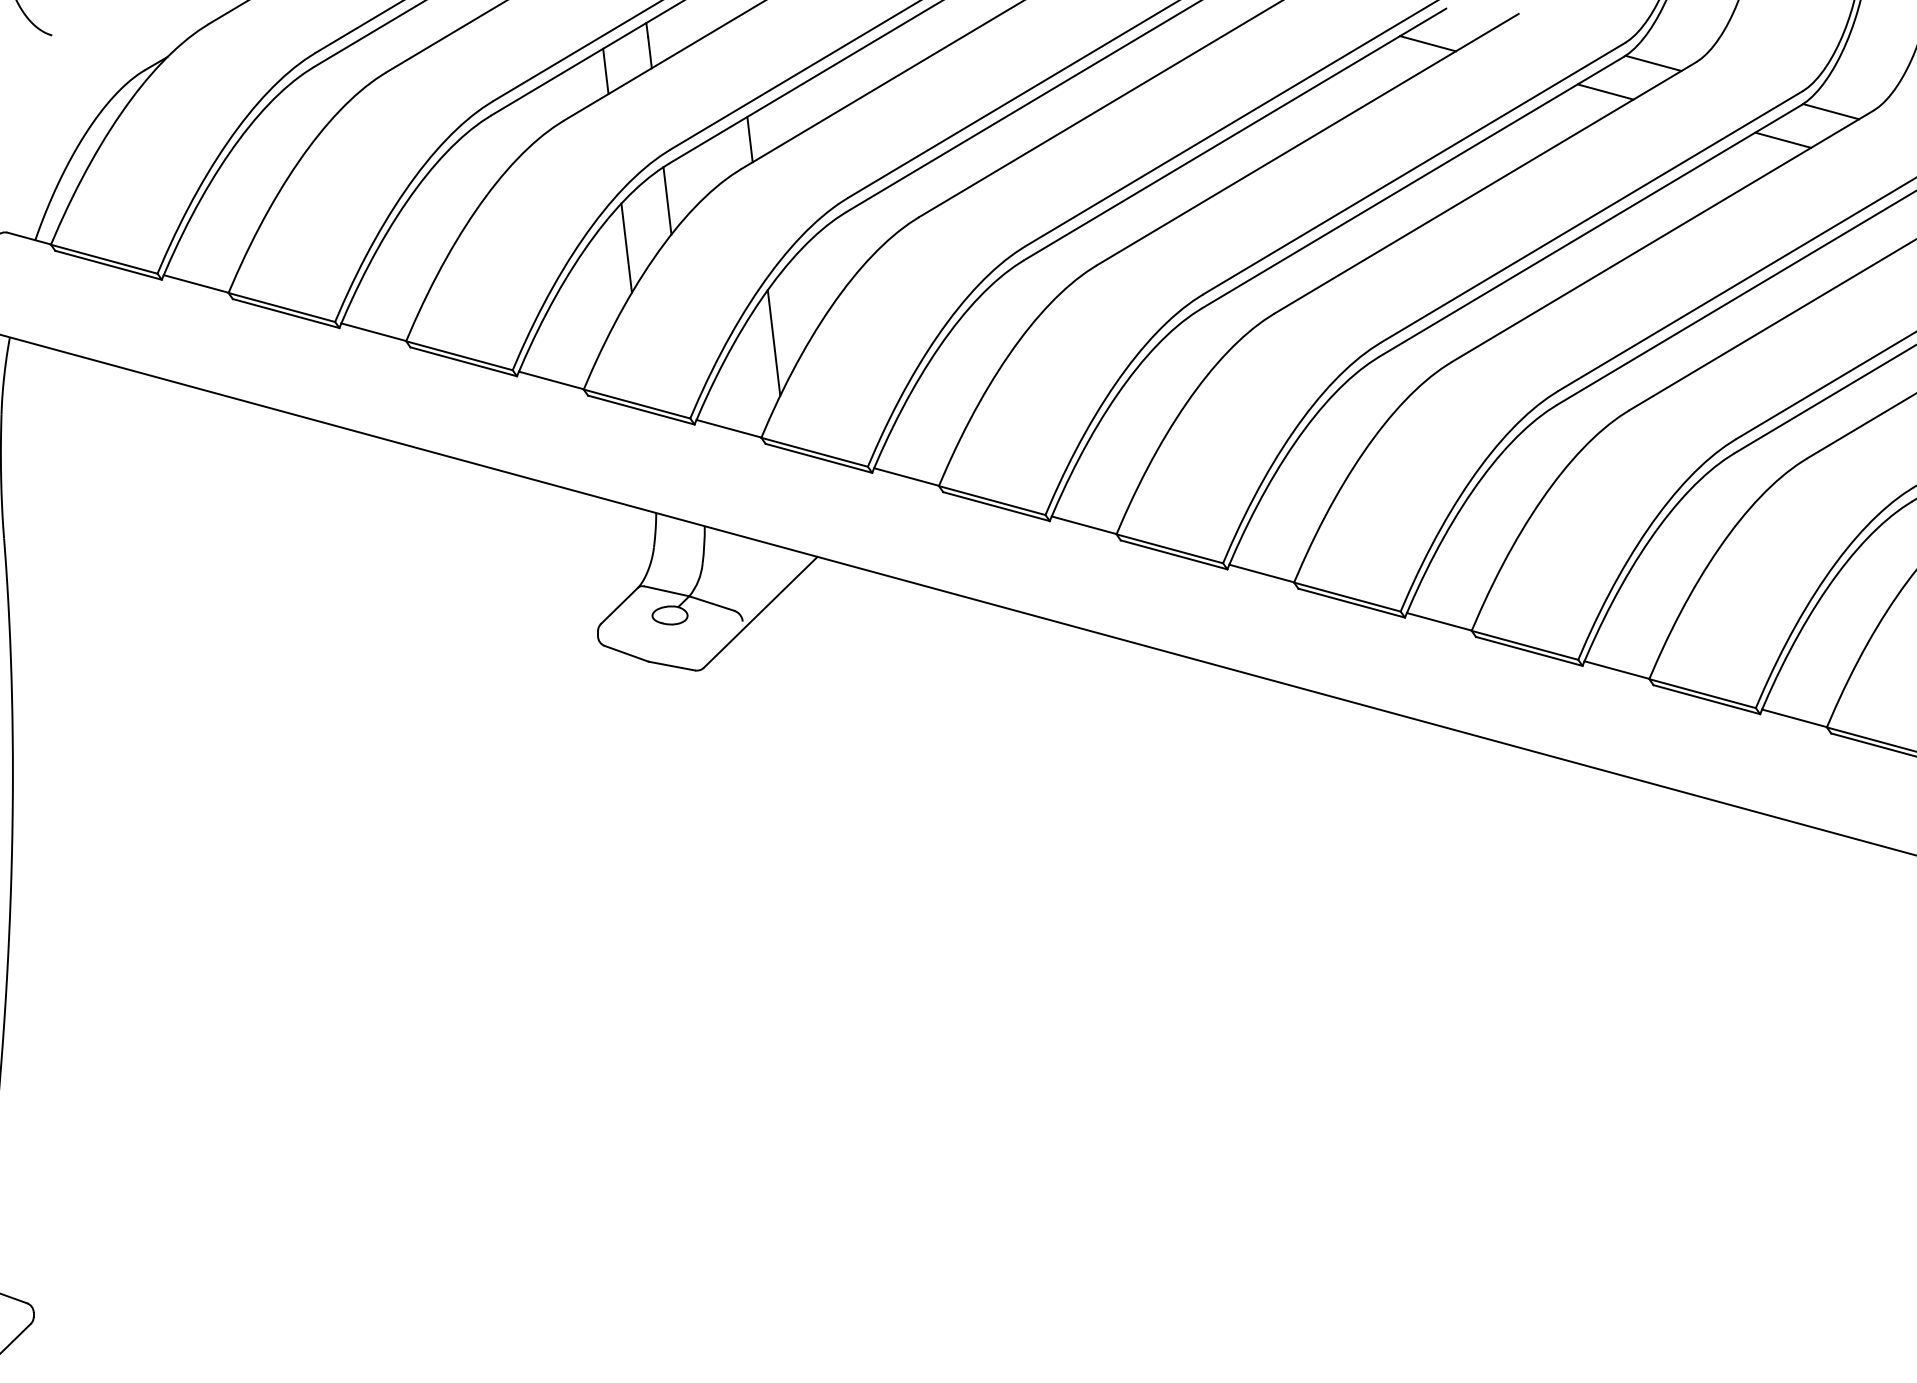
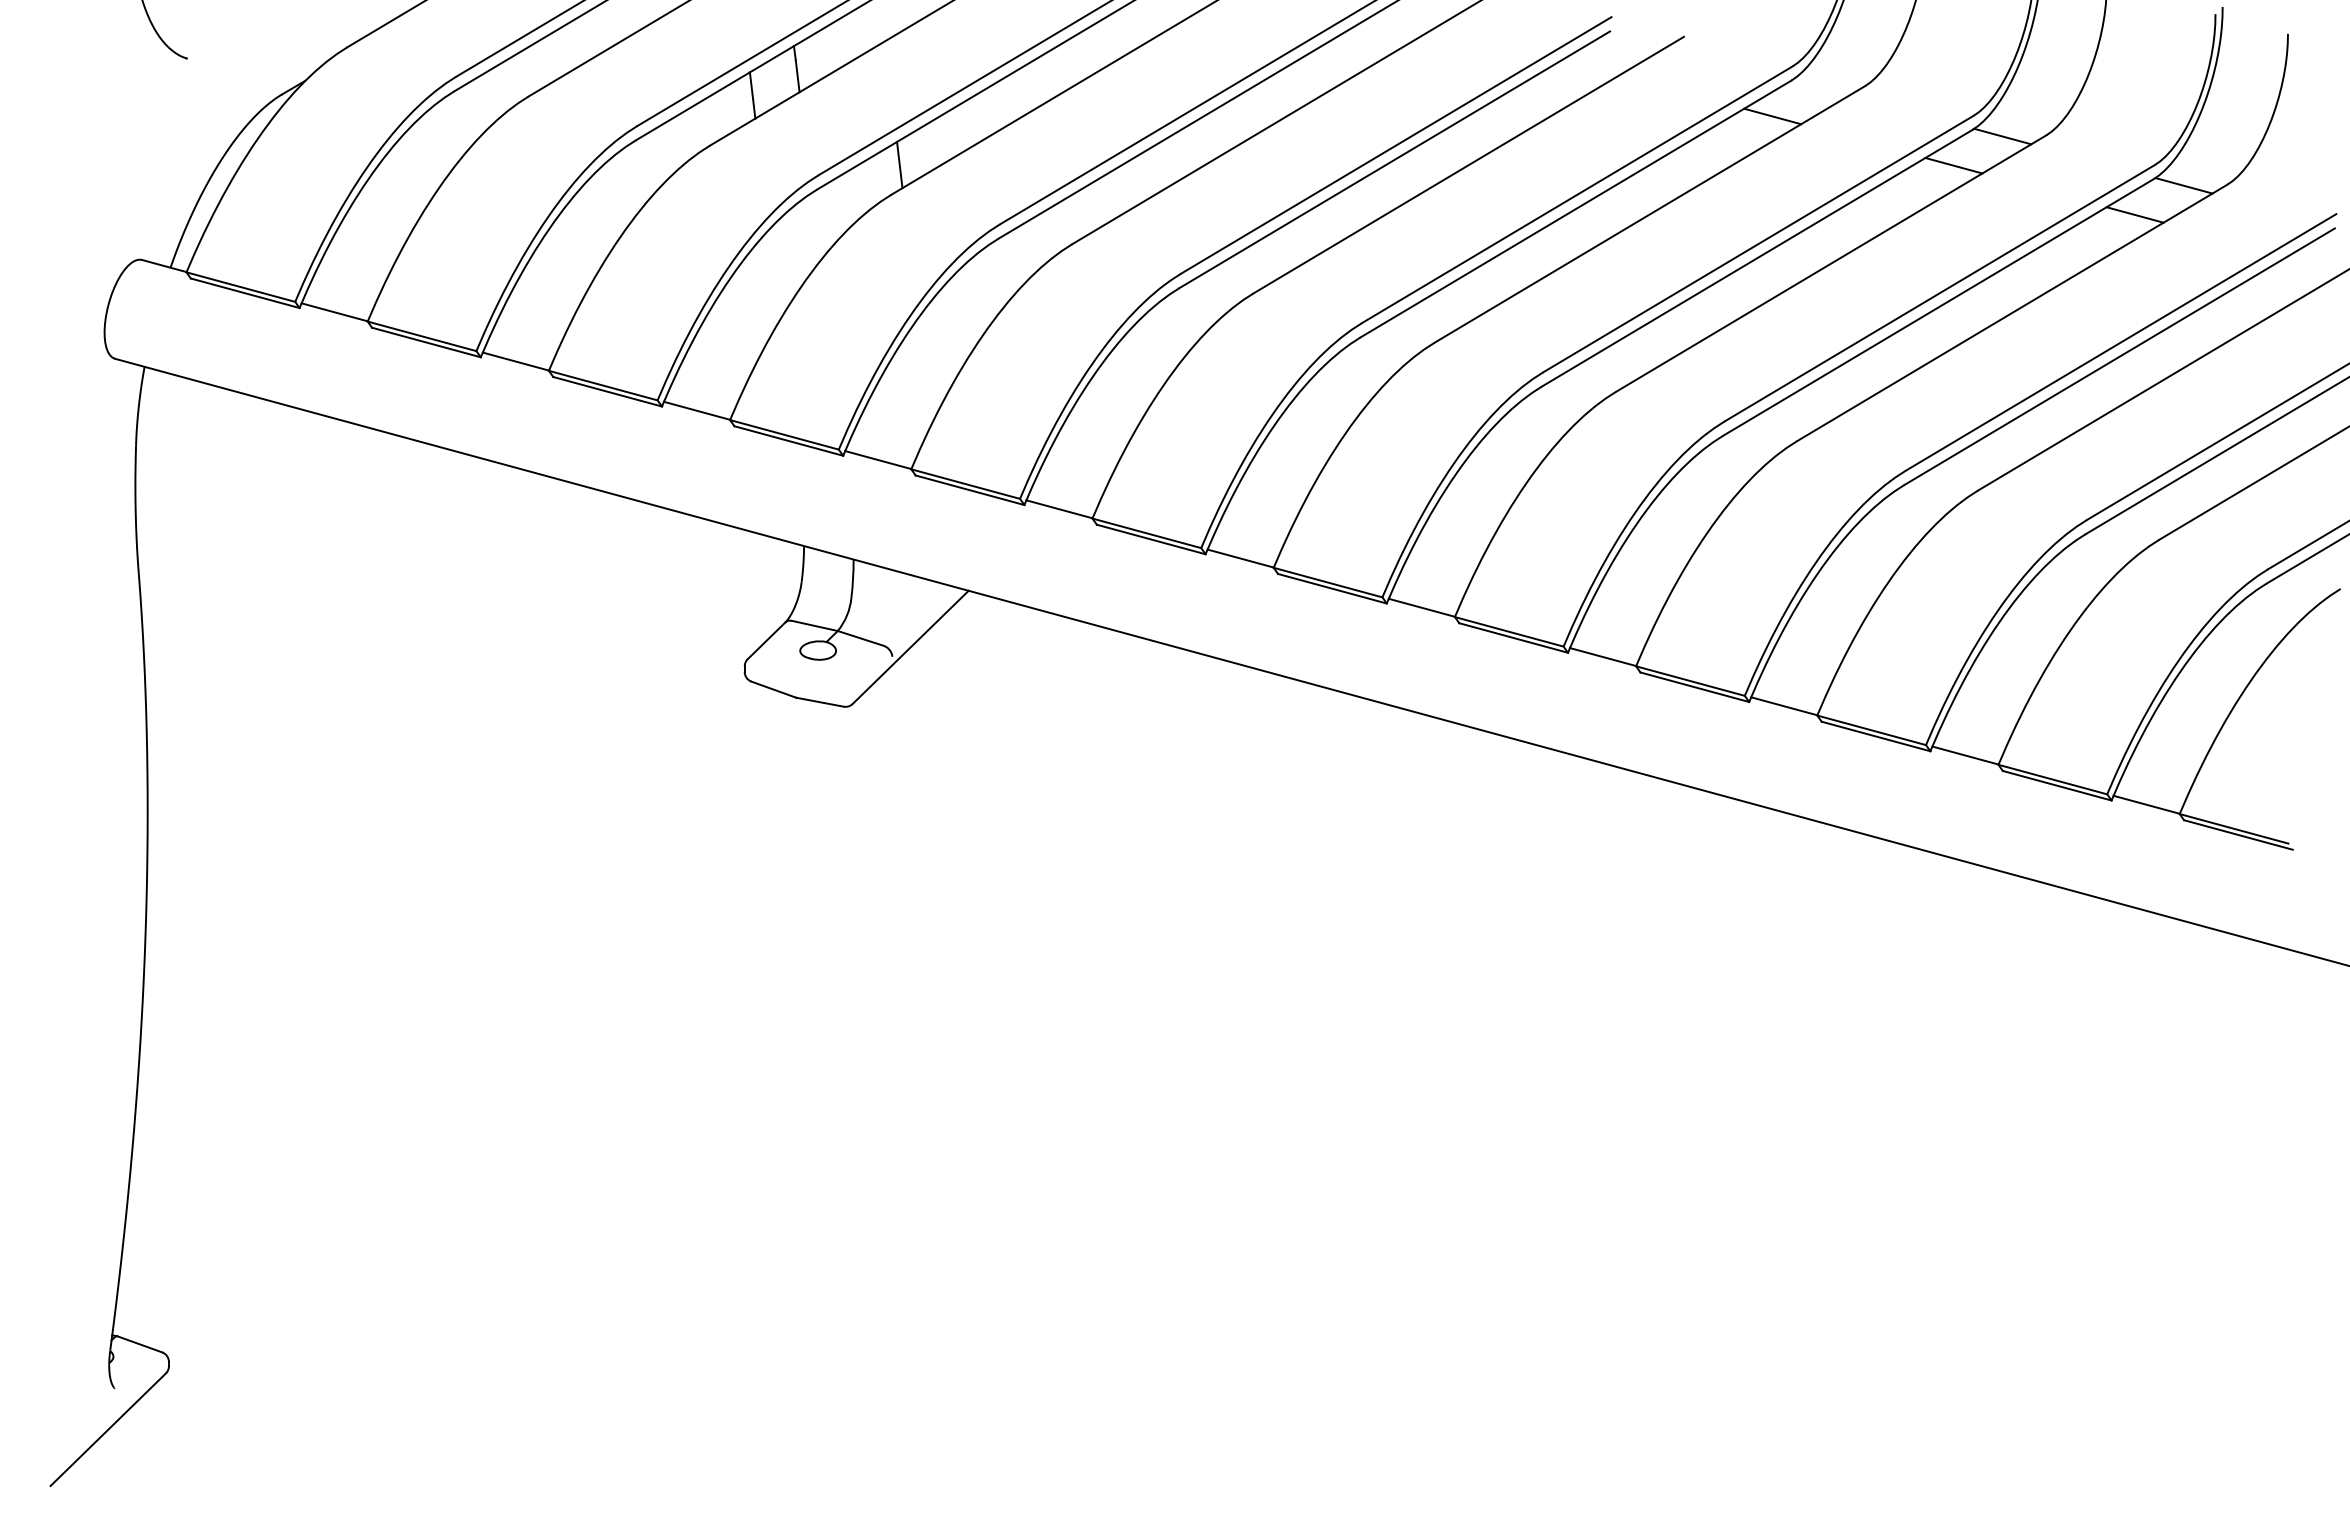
line: (1428, 43) -> (1591, 66), removed
line: (1653, 63) -> (1821, 87), removed
line: (667, 200) -> (815, 227), removed
line: (626, 247) -> (773, 275), removed
line: (773, 342) -> (923, 372), removed

